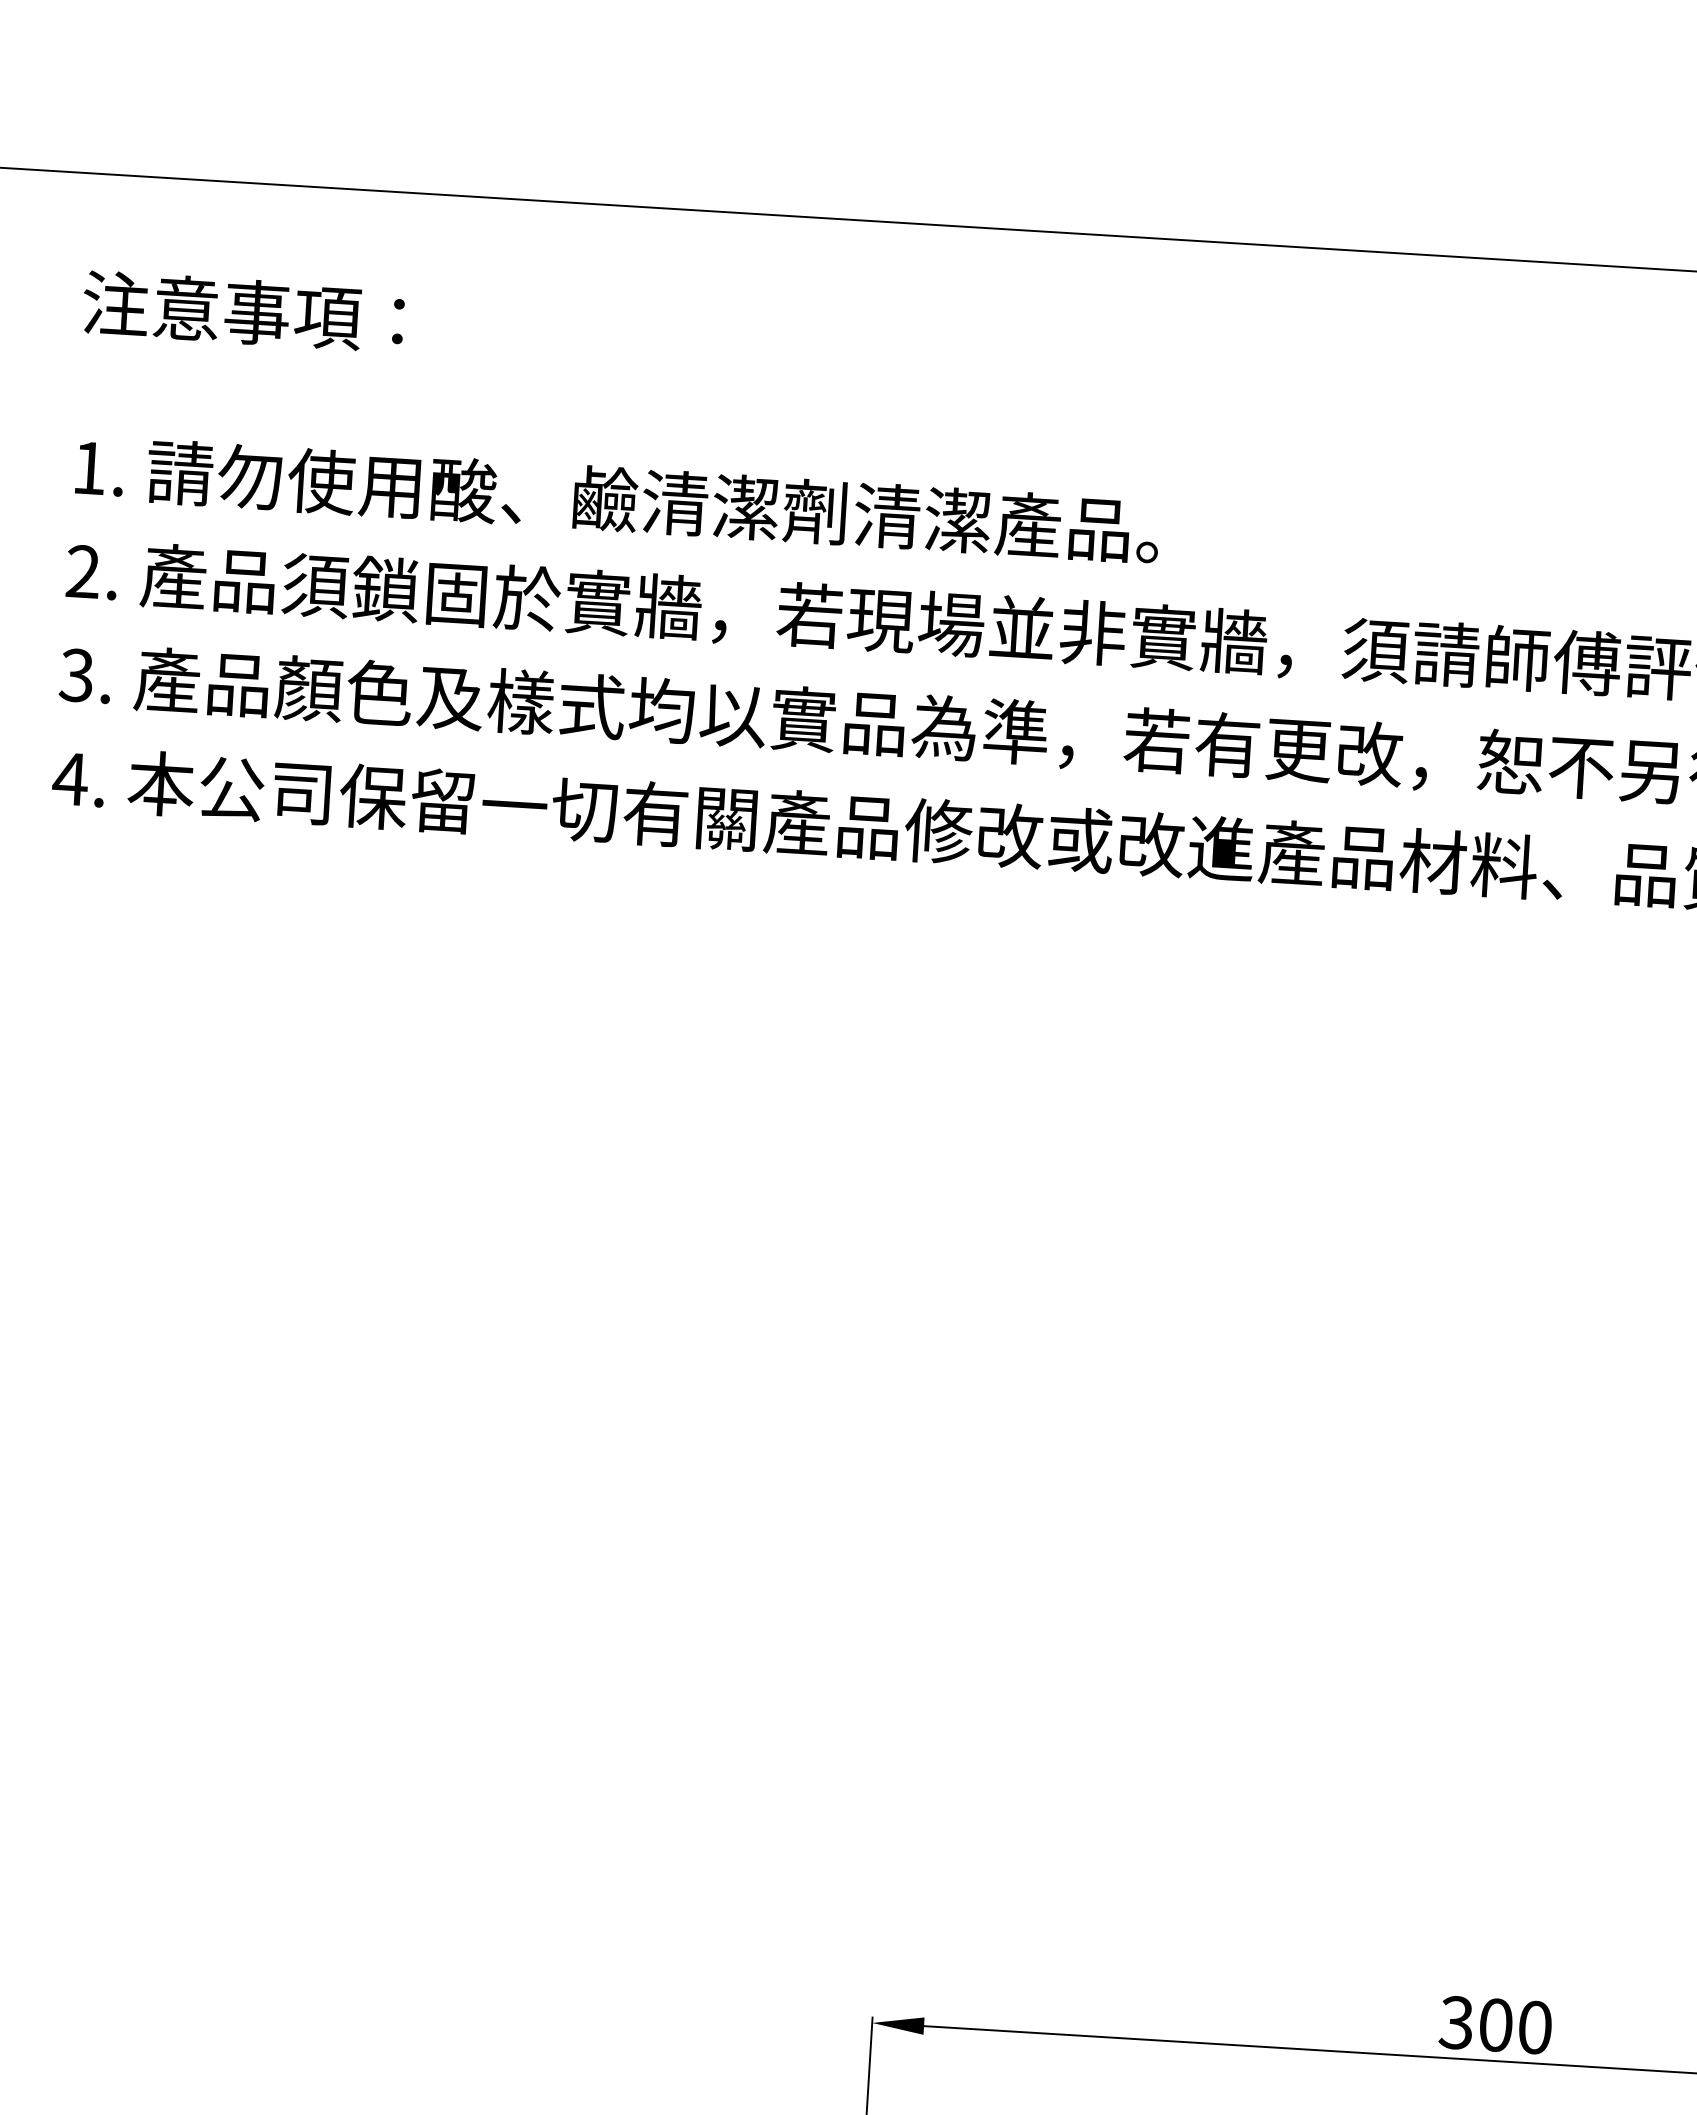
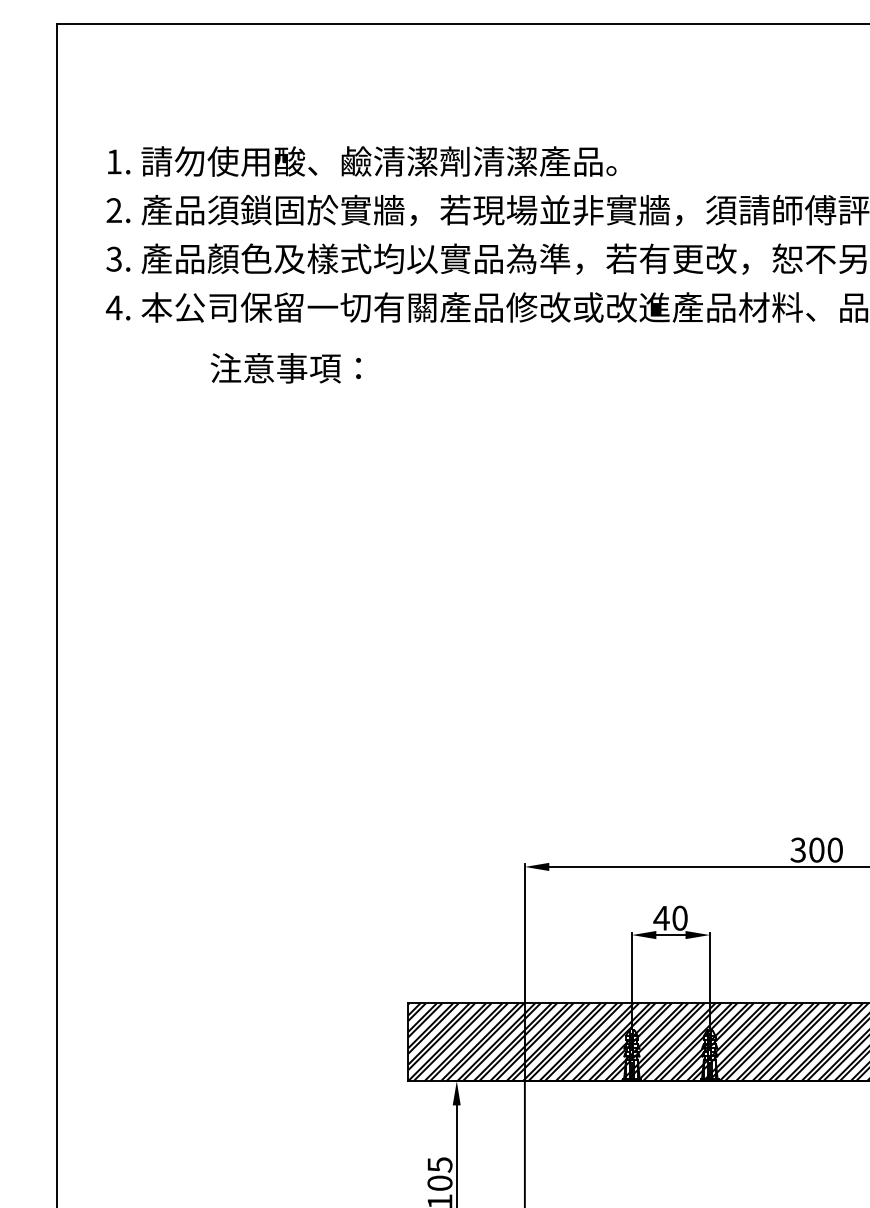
text: (242, 312) -> (285, 368), moved

